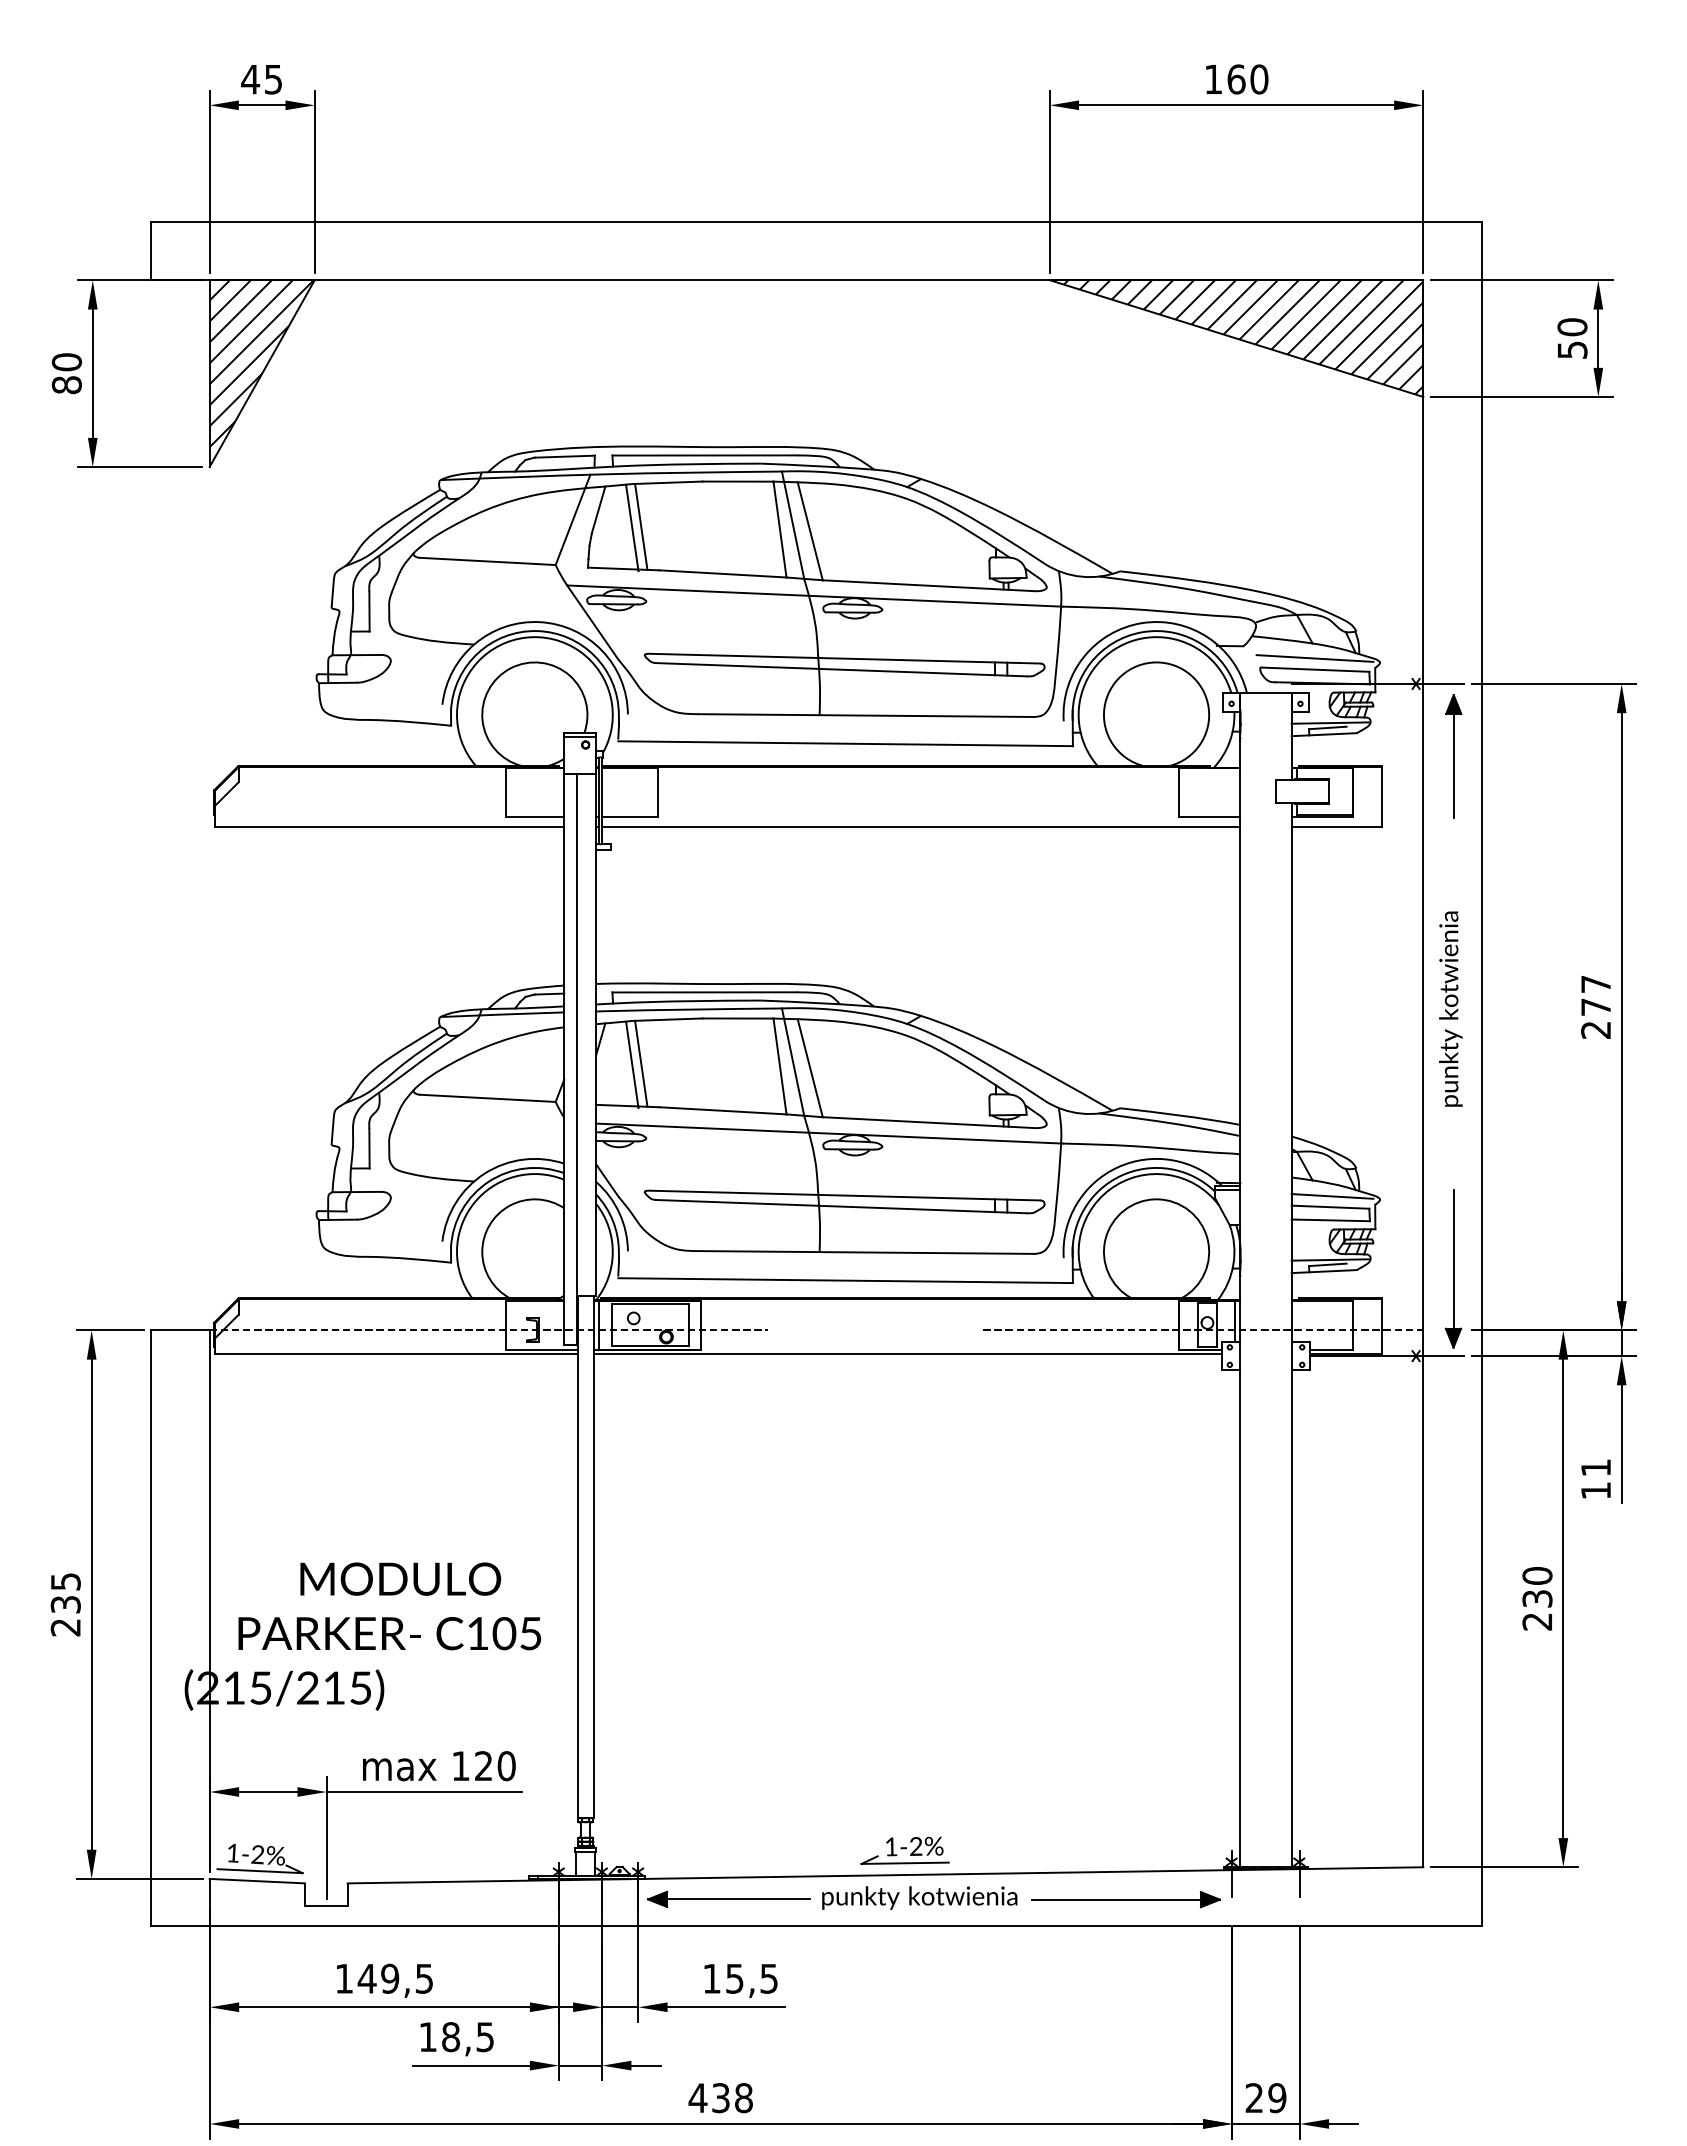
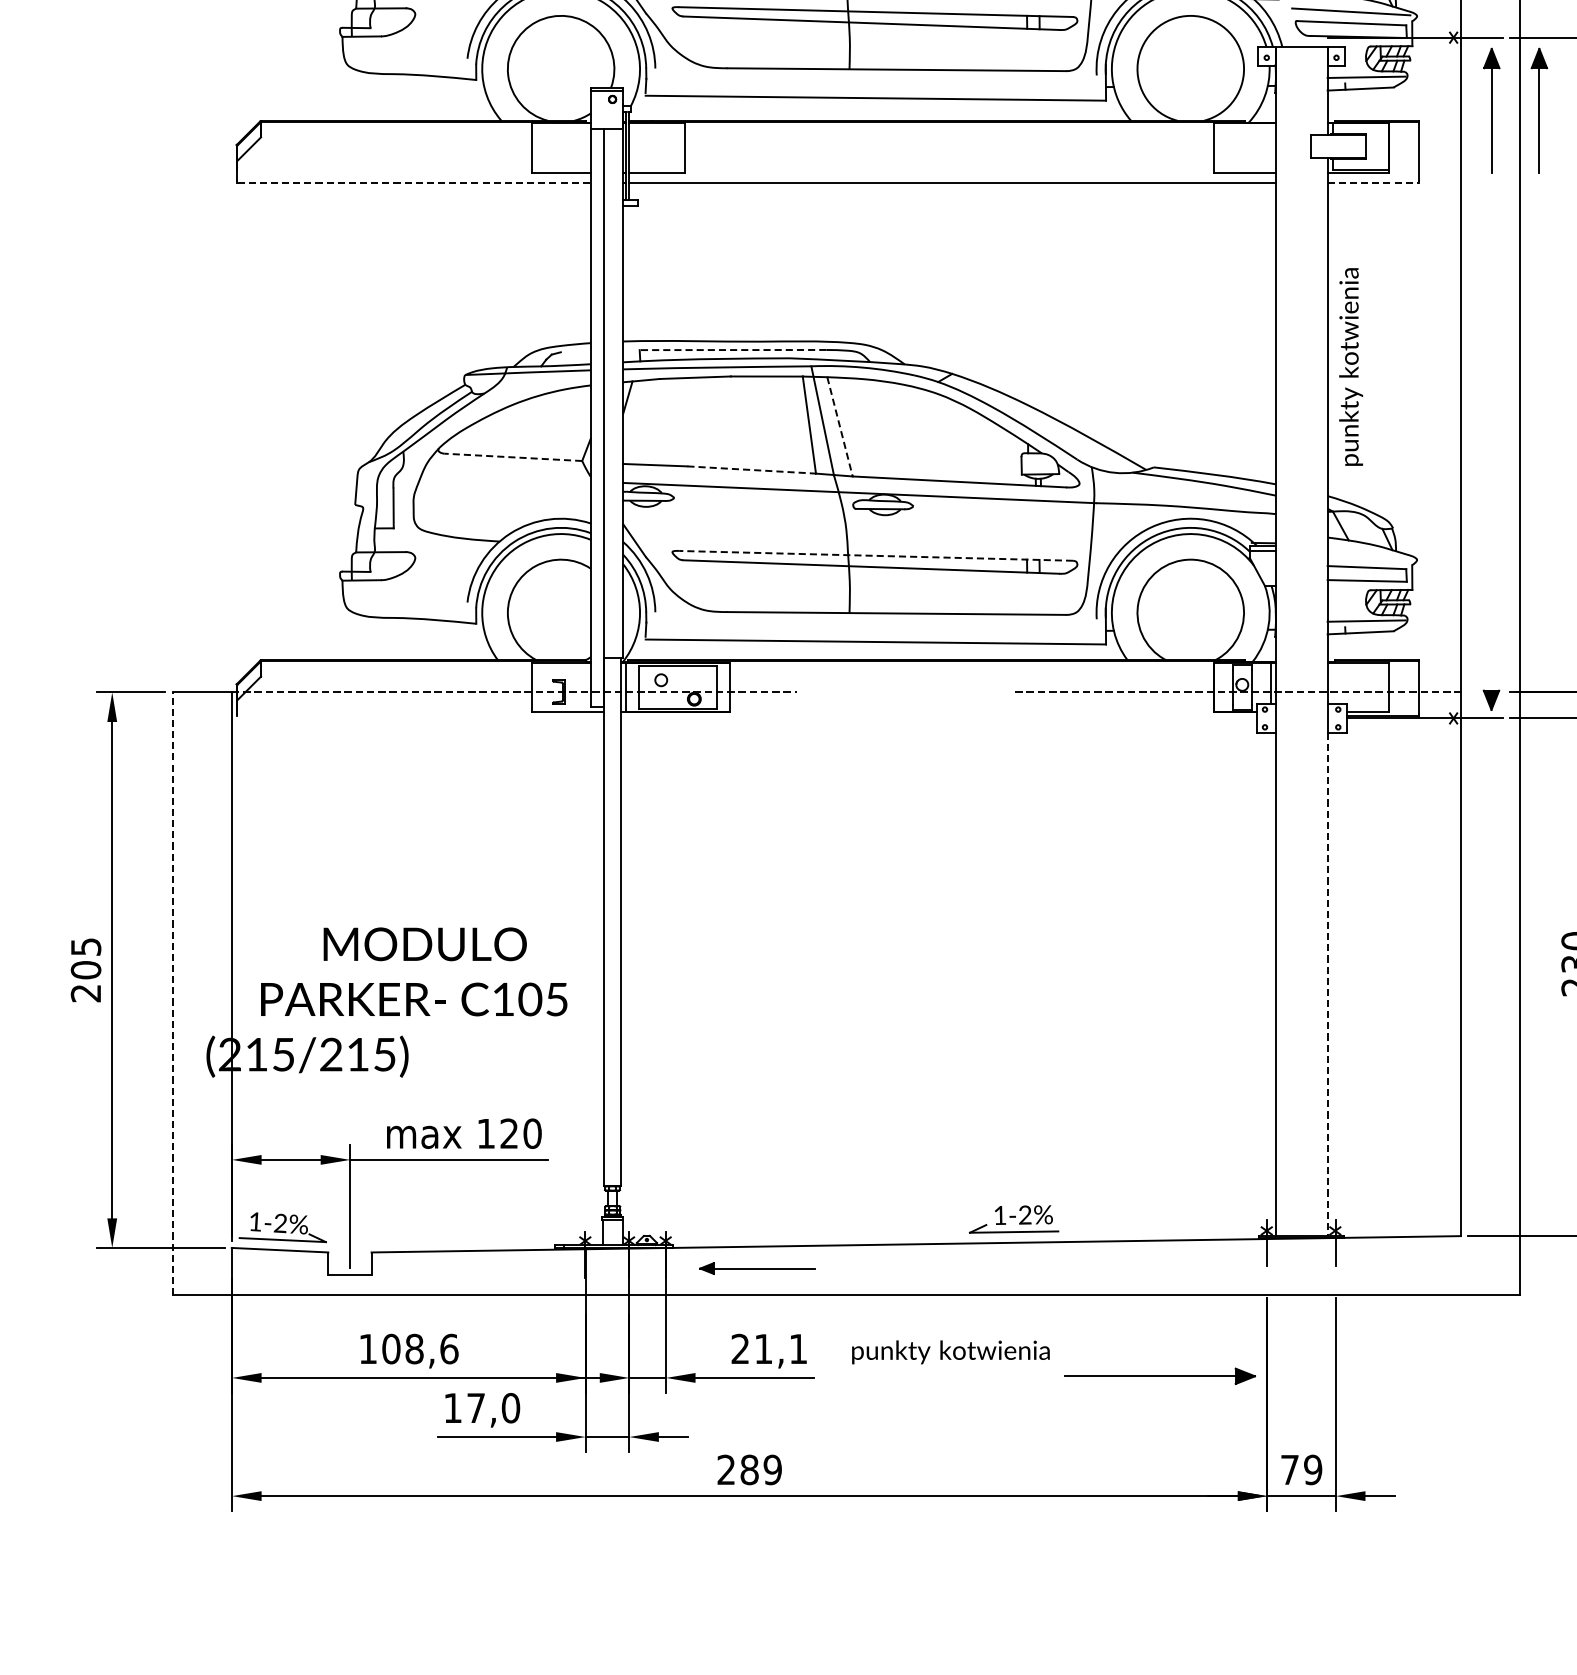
line: (1327, 727) -> (1363, 81), removed
part: (1500, 756) -> (1539, 111), added
line: (390, 827) -> (414, 183), solid -> dashed
line: (1337, 827) -> (1374, 183), solid -> dashed
line: (704, 992) -> (732, 350), solid -> dashed
line: (549, 993) -> (575, 351), removed
text: (1450, 1008) -> (1350, 366), moved
line: (641, 1063) -> (669, 422), removed
line: (632, 1065) -> (659, 424), removed
line: (810, 1068) -> (840, 427), solid -> dashed
line: (487, 1098) -> (513, 457), solid -> dashed
line: (723, 1110) -> (752, 469), solid -> dashed
line: (845, 1195) -> (875, 555), solid -> dashed
line: (1332, 1196) -> (1368, 556), removed
line: (1453, 1259) -> (1491, 620), removed
line: (1327, 1264) -> (1363, 625), removed
line: (396, 1353) -> (420, 715), removed
line: (907, 1353) -> (938, 715), removed
text: (65, 1604) -> (85, 970), 235 -> 205
line: (1291, 1618) -> (1327, 984), solid -> dashed
line: (151, 1628) -> (172, 994), solid -> dashed
part: (904, 1850) -> (1013, 1219), moved
text: (919, 1897) -> (950, 1351), moved
part: (728, 1898) -> (757, 1267), size x0.7
part: (1125, 1899) -> (1159, 1376), moved
text: (395, 1978) -> (419, 1348), 149,5 -> 108,6
text: (740, 1978) -> (769, 1348), 15,5 -> 21,1
text: (468, 2037) -> (493, 1408), 18,5 -> 17,0
text: (1253, 2097) -> (1288, 1469), 29 -> 79
text: (720, 2098) -> (749, 1470), 438 -> 289

